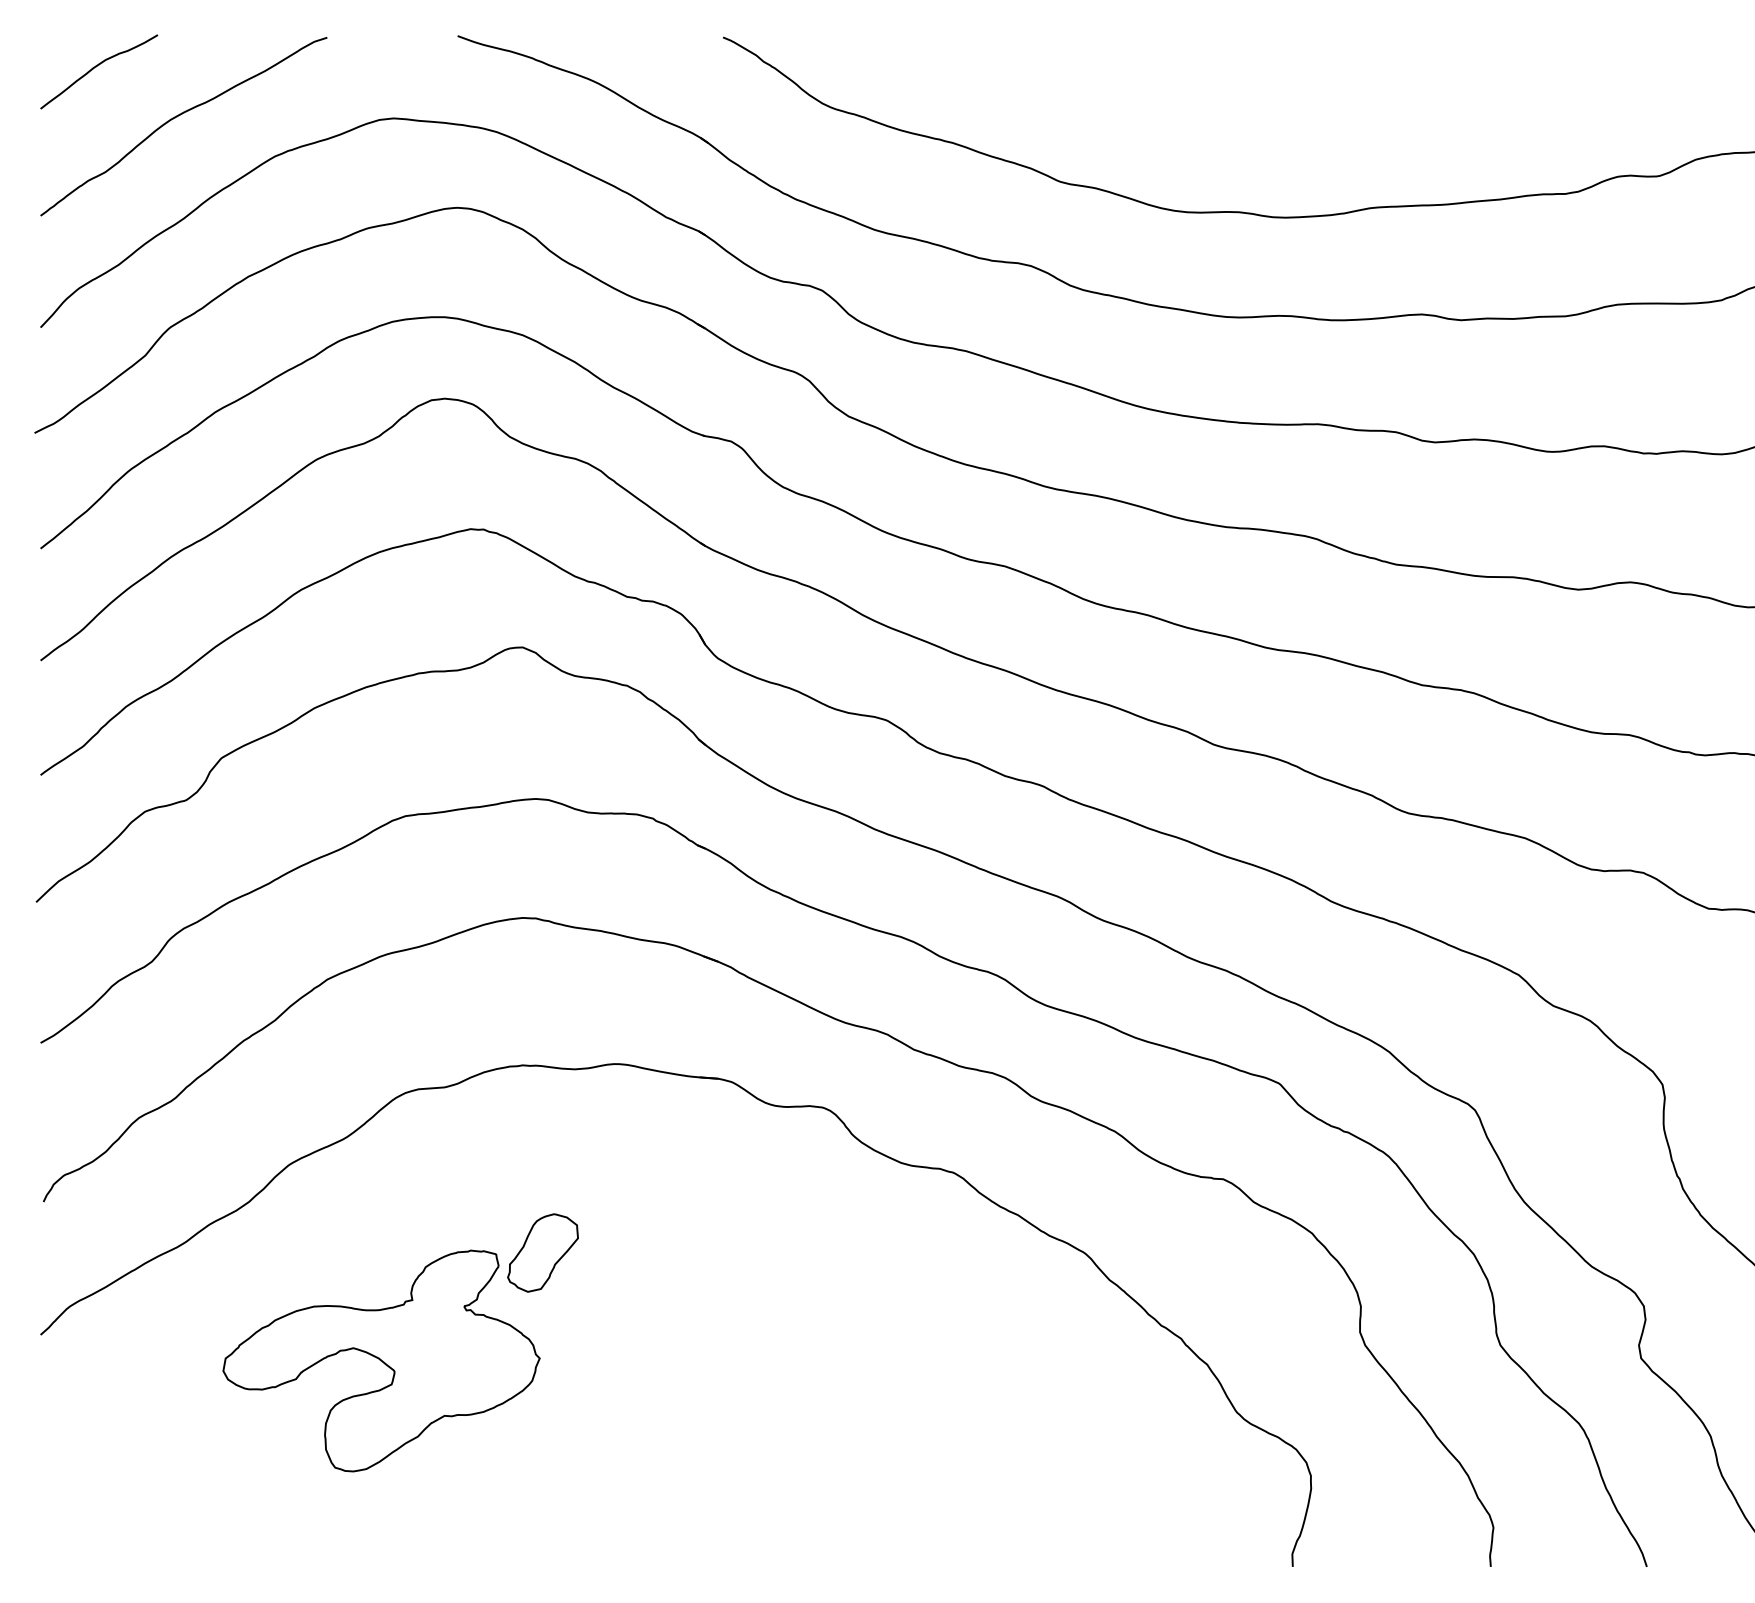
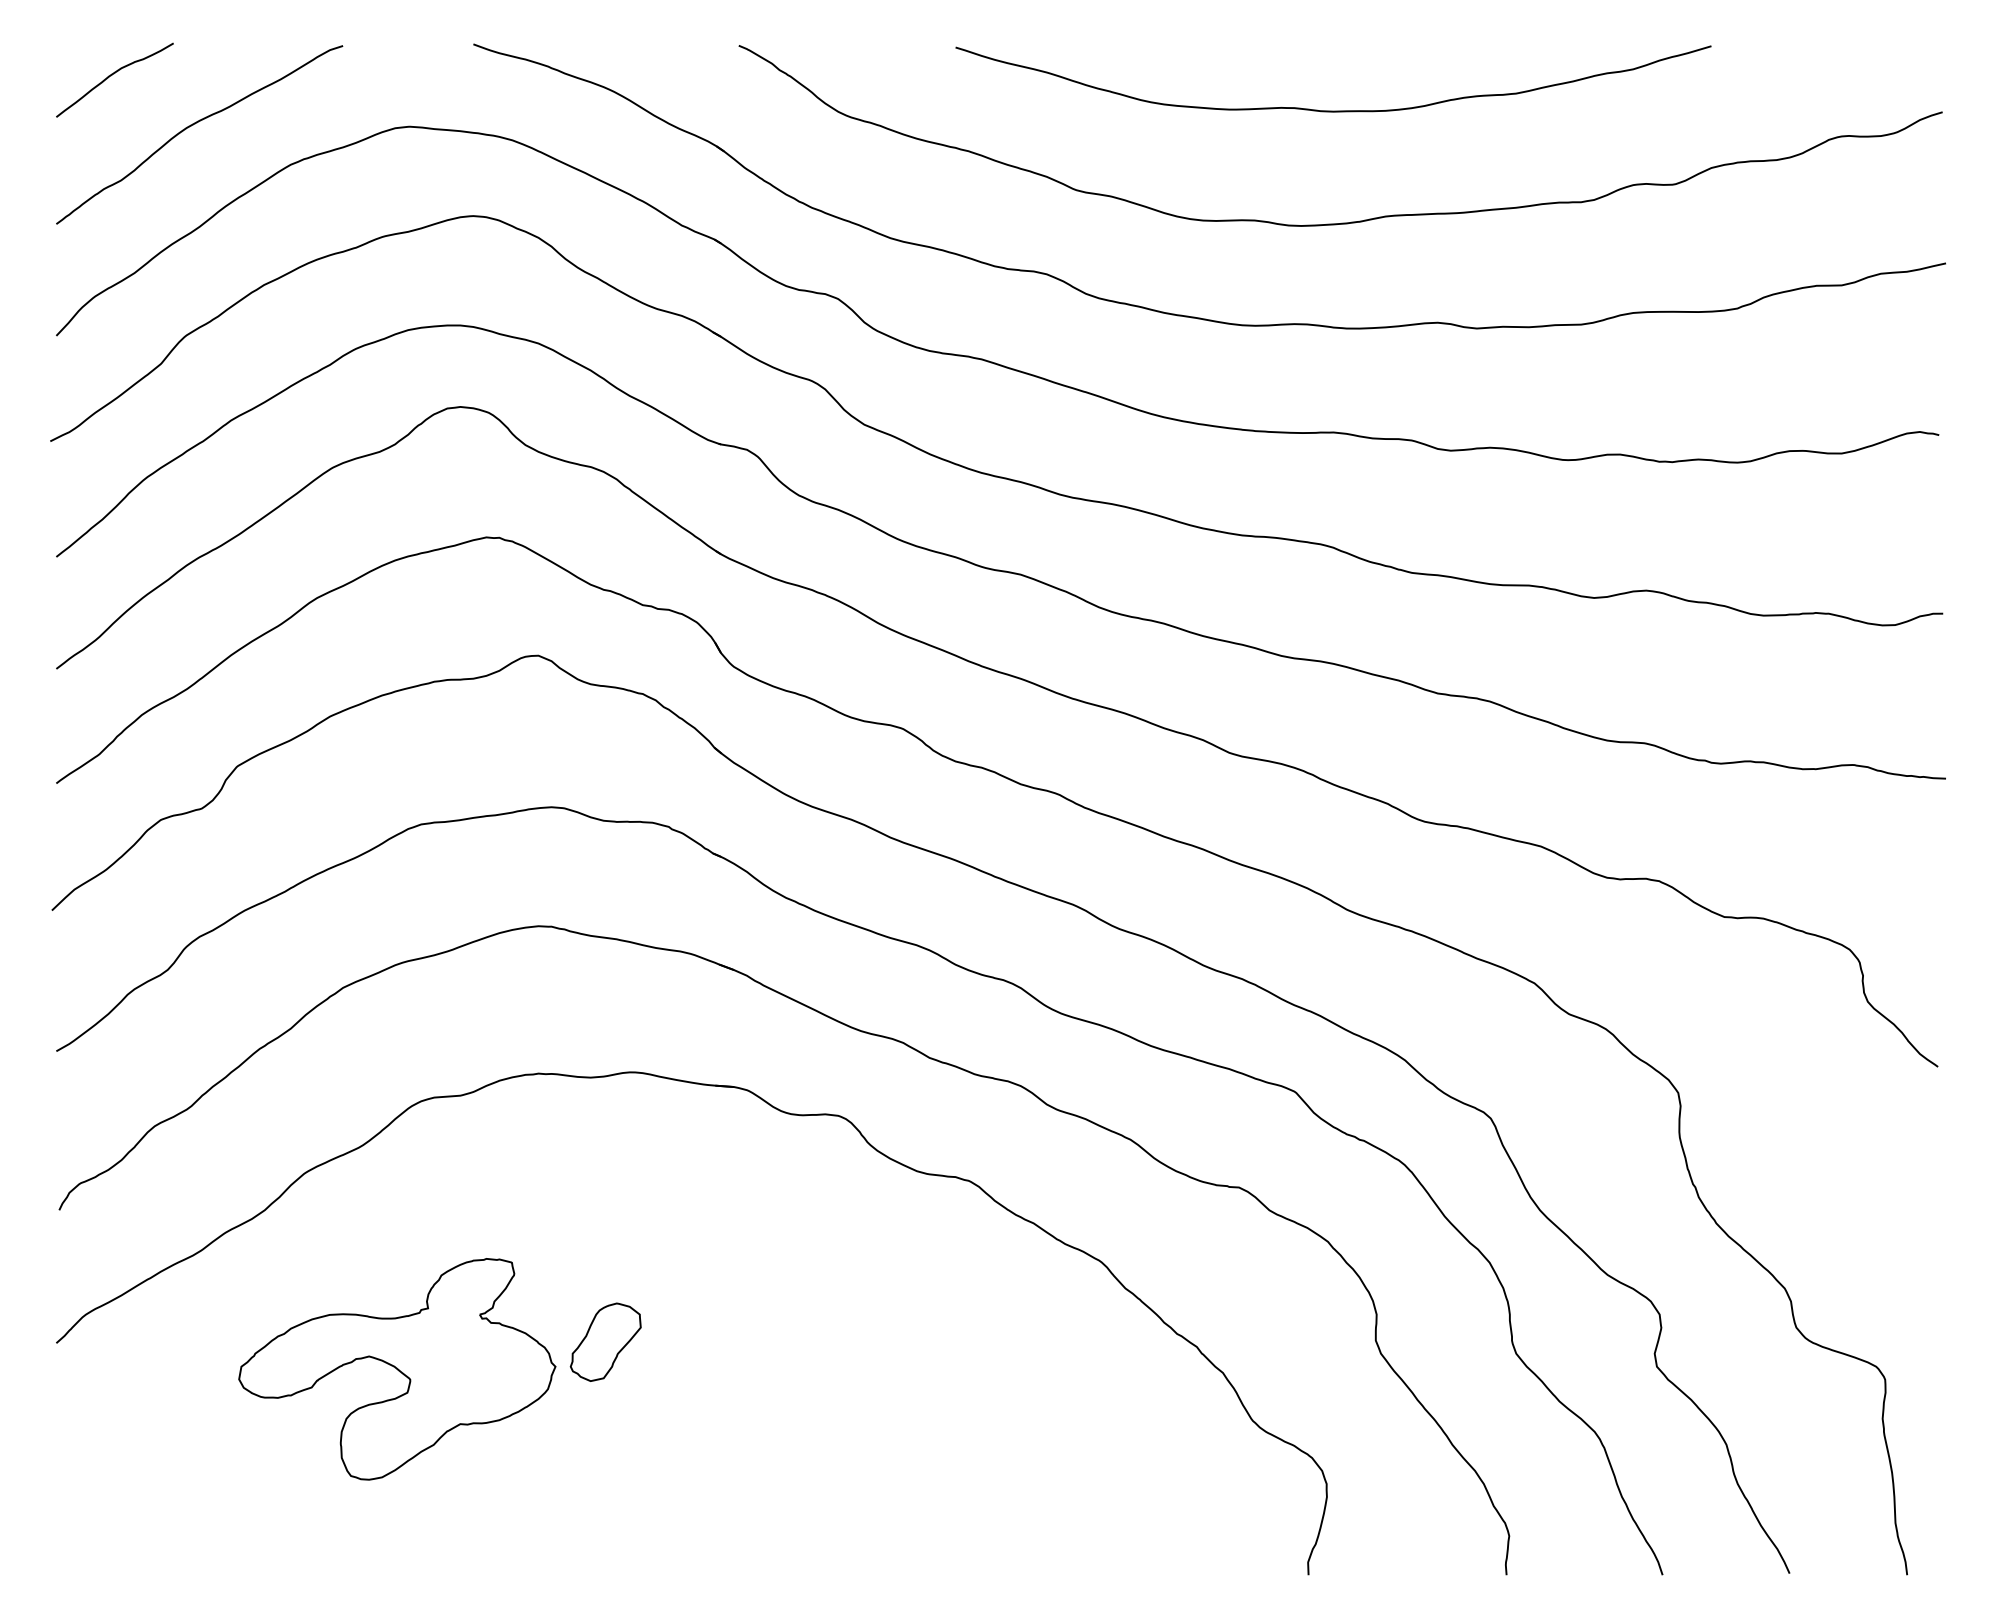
curve: (1317, 102) -> (1333, 110), added
part: (542, 1252) -> (605, 1341), moved

